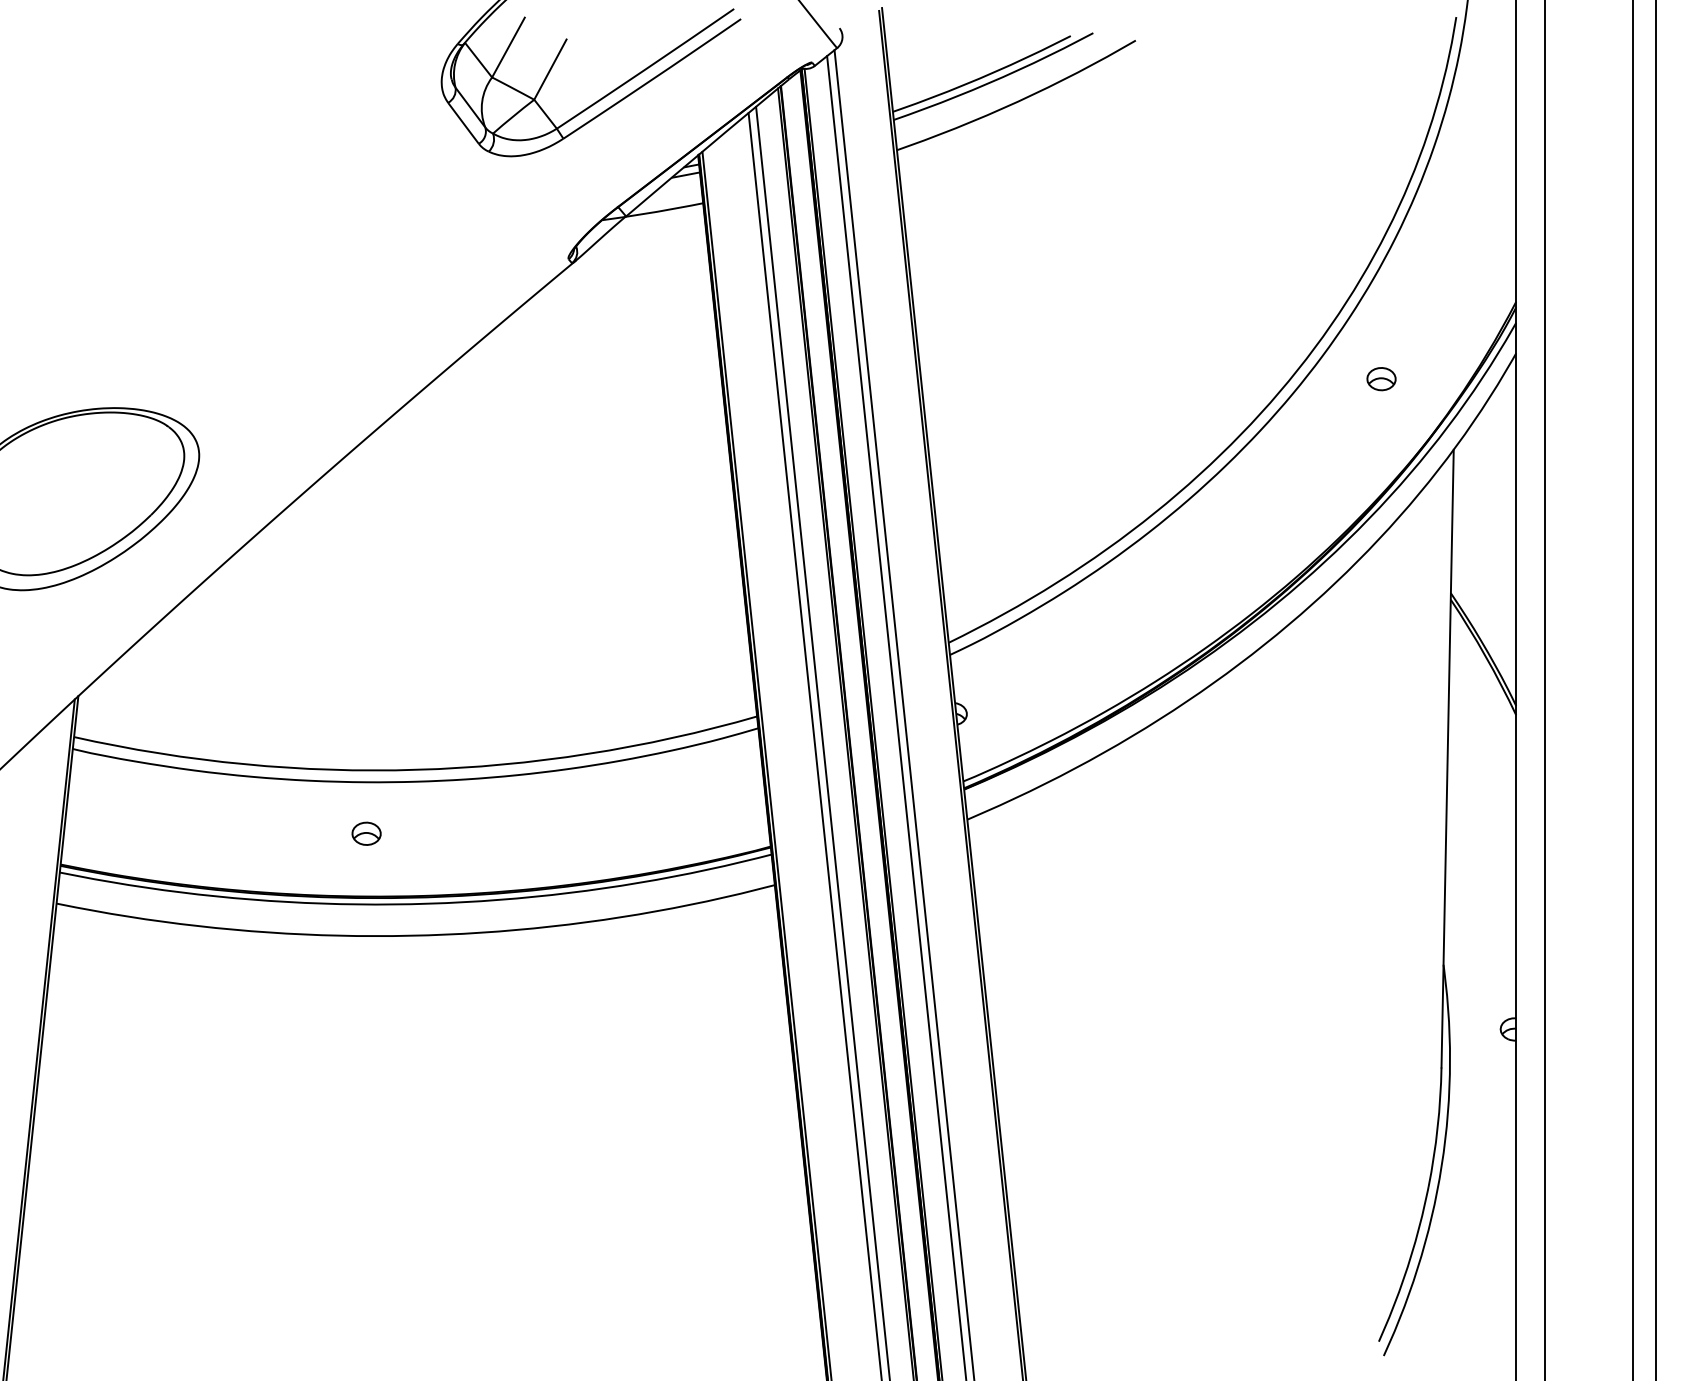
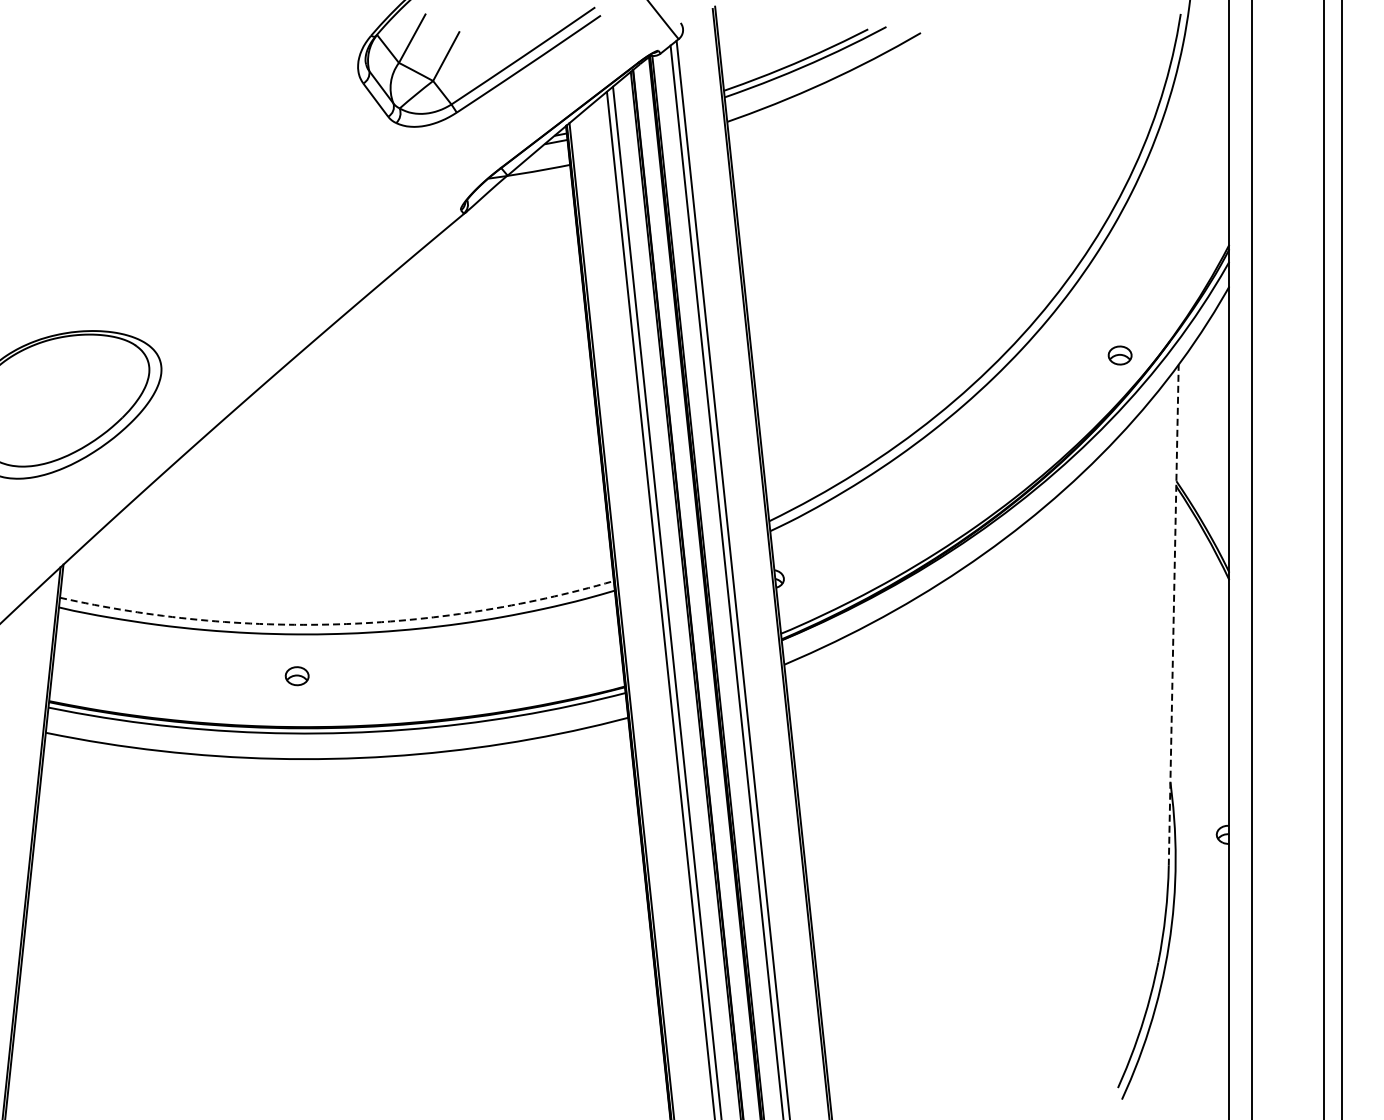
part: (1380, 379) -> (1119, 355), moved
line: (1447, 757) -> (1173, 614), solid -> dashed
arc: (417, 770) -> (338, 624), solid -> dashed

